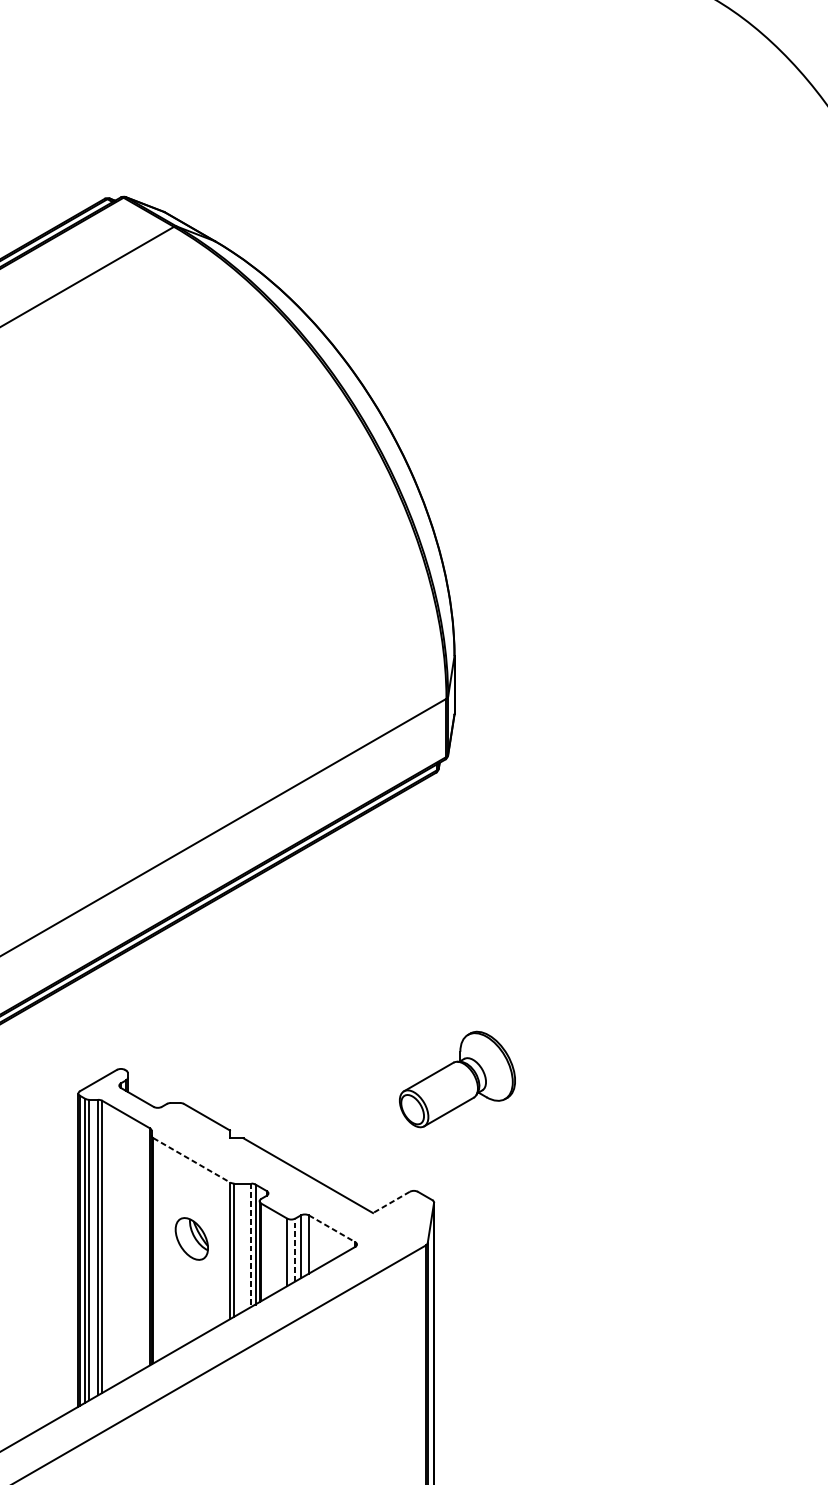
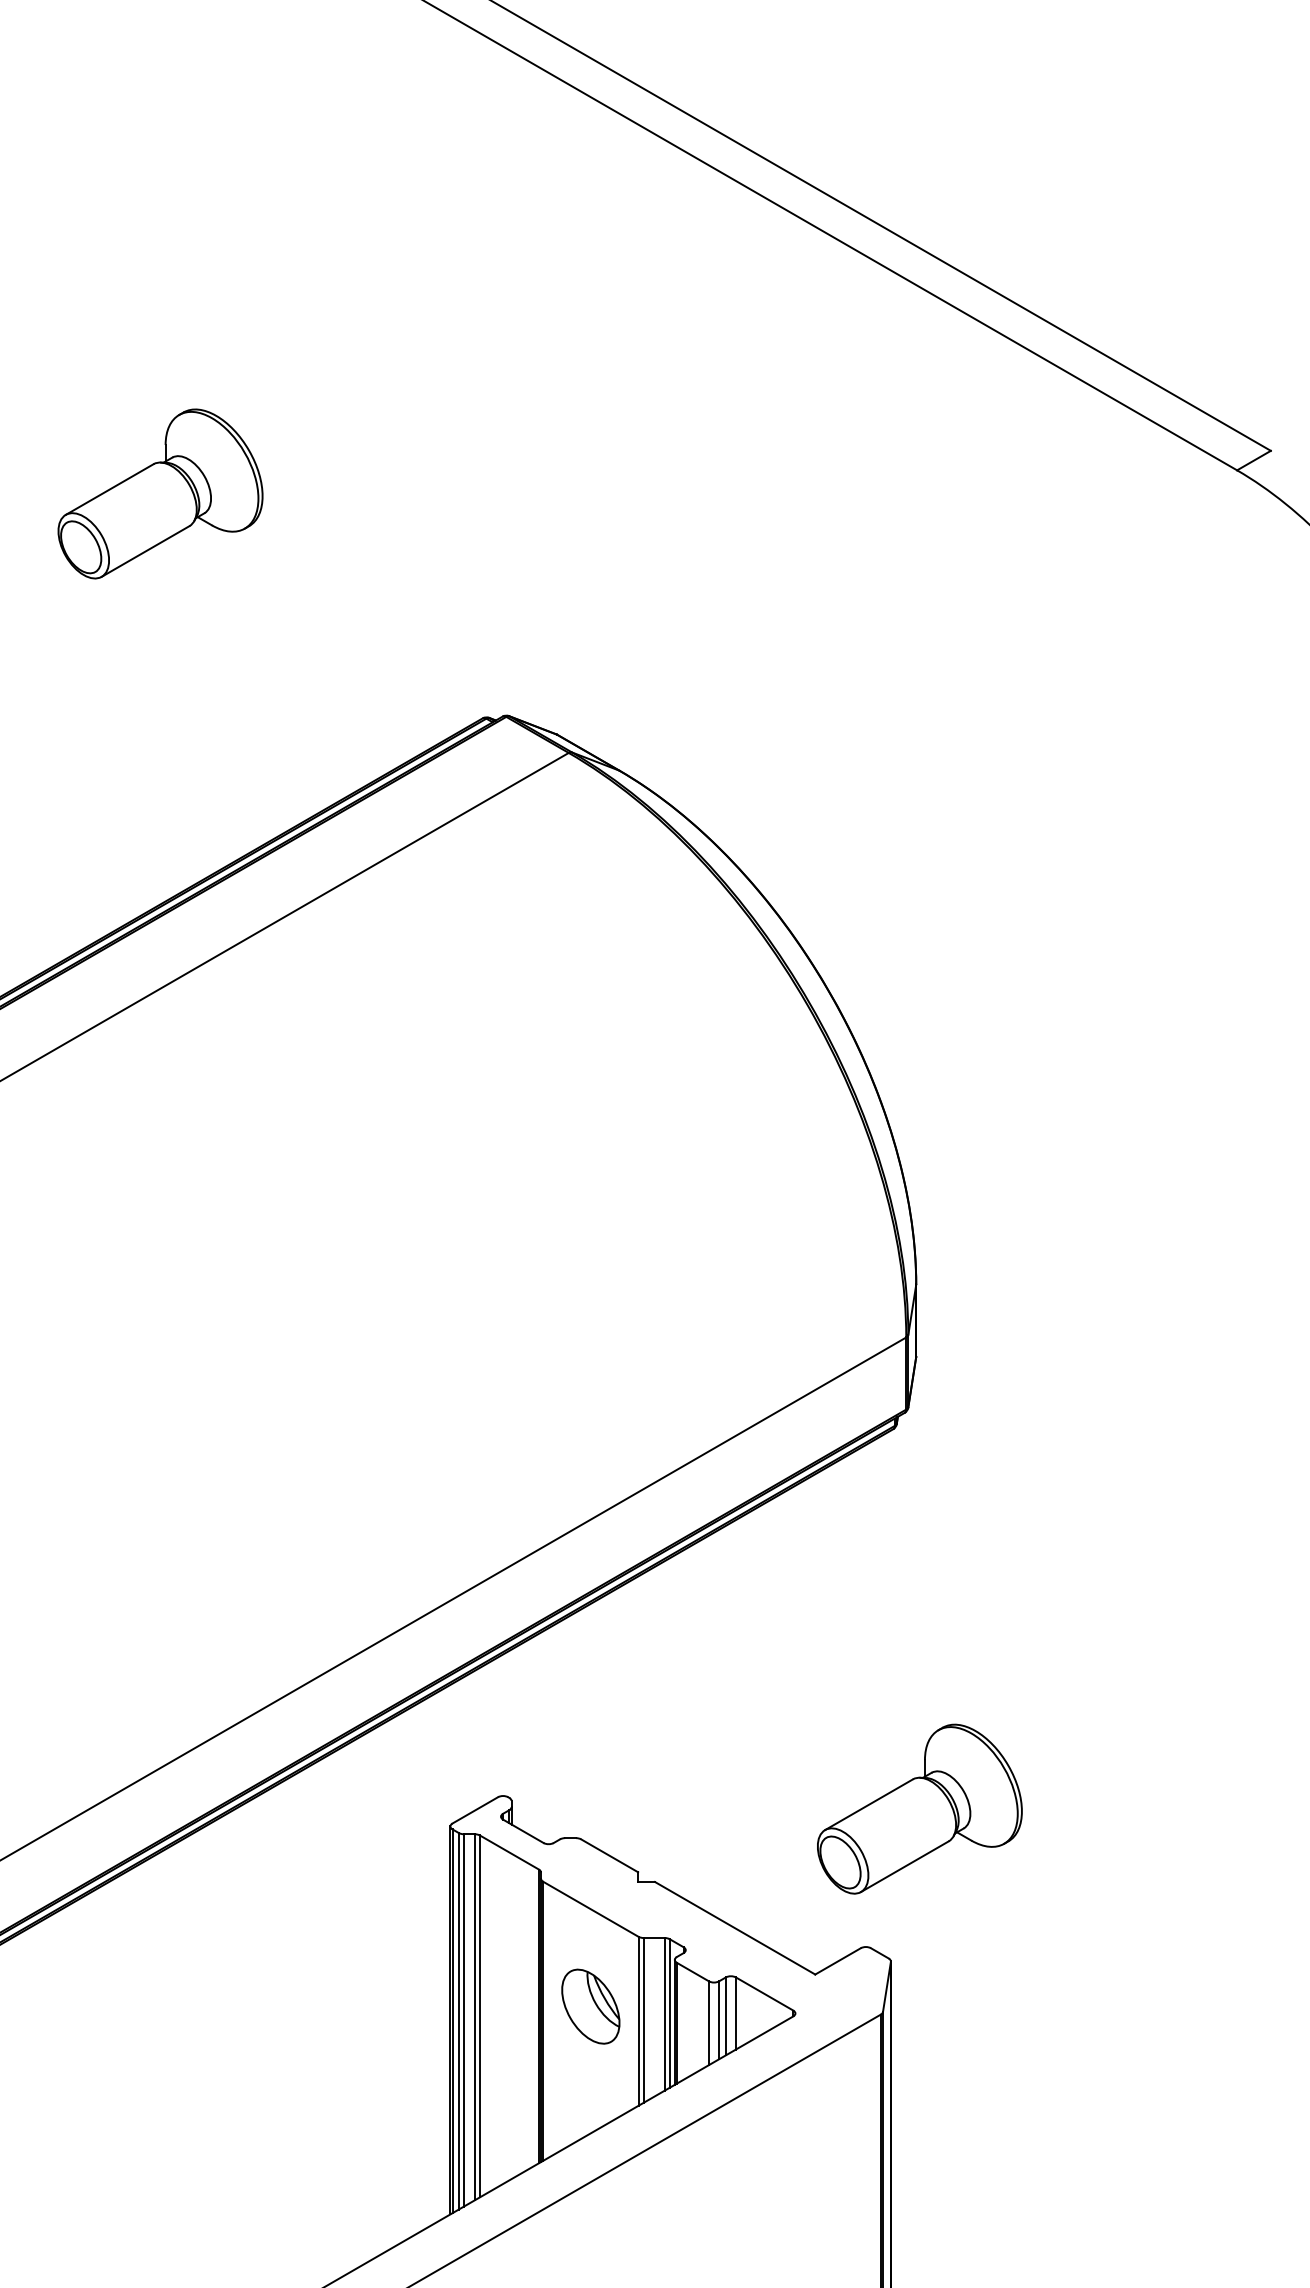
part: (457, 1079) -> (919, 1808), size x1.43
line: (192, 1160) -> (591, 1909), dashed -> solid
line: (390, 1202) -> (837, 1961), dashed -> solid
line: (332, 1229) -> (765, 1994), dashed -> solid
part: (191, 1238) -> (590, 2006), size x1.43
line: (251, 1245) -> (664, 2014), dashed -> solid
line: (295, 1250) -> (719, 2020), dashed -> solid

